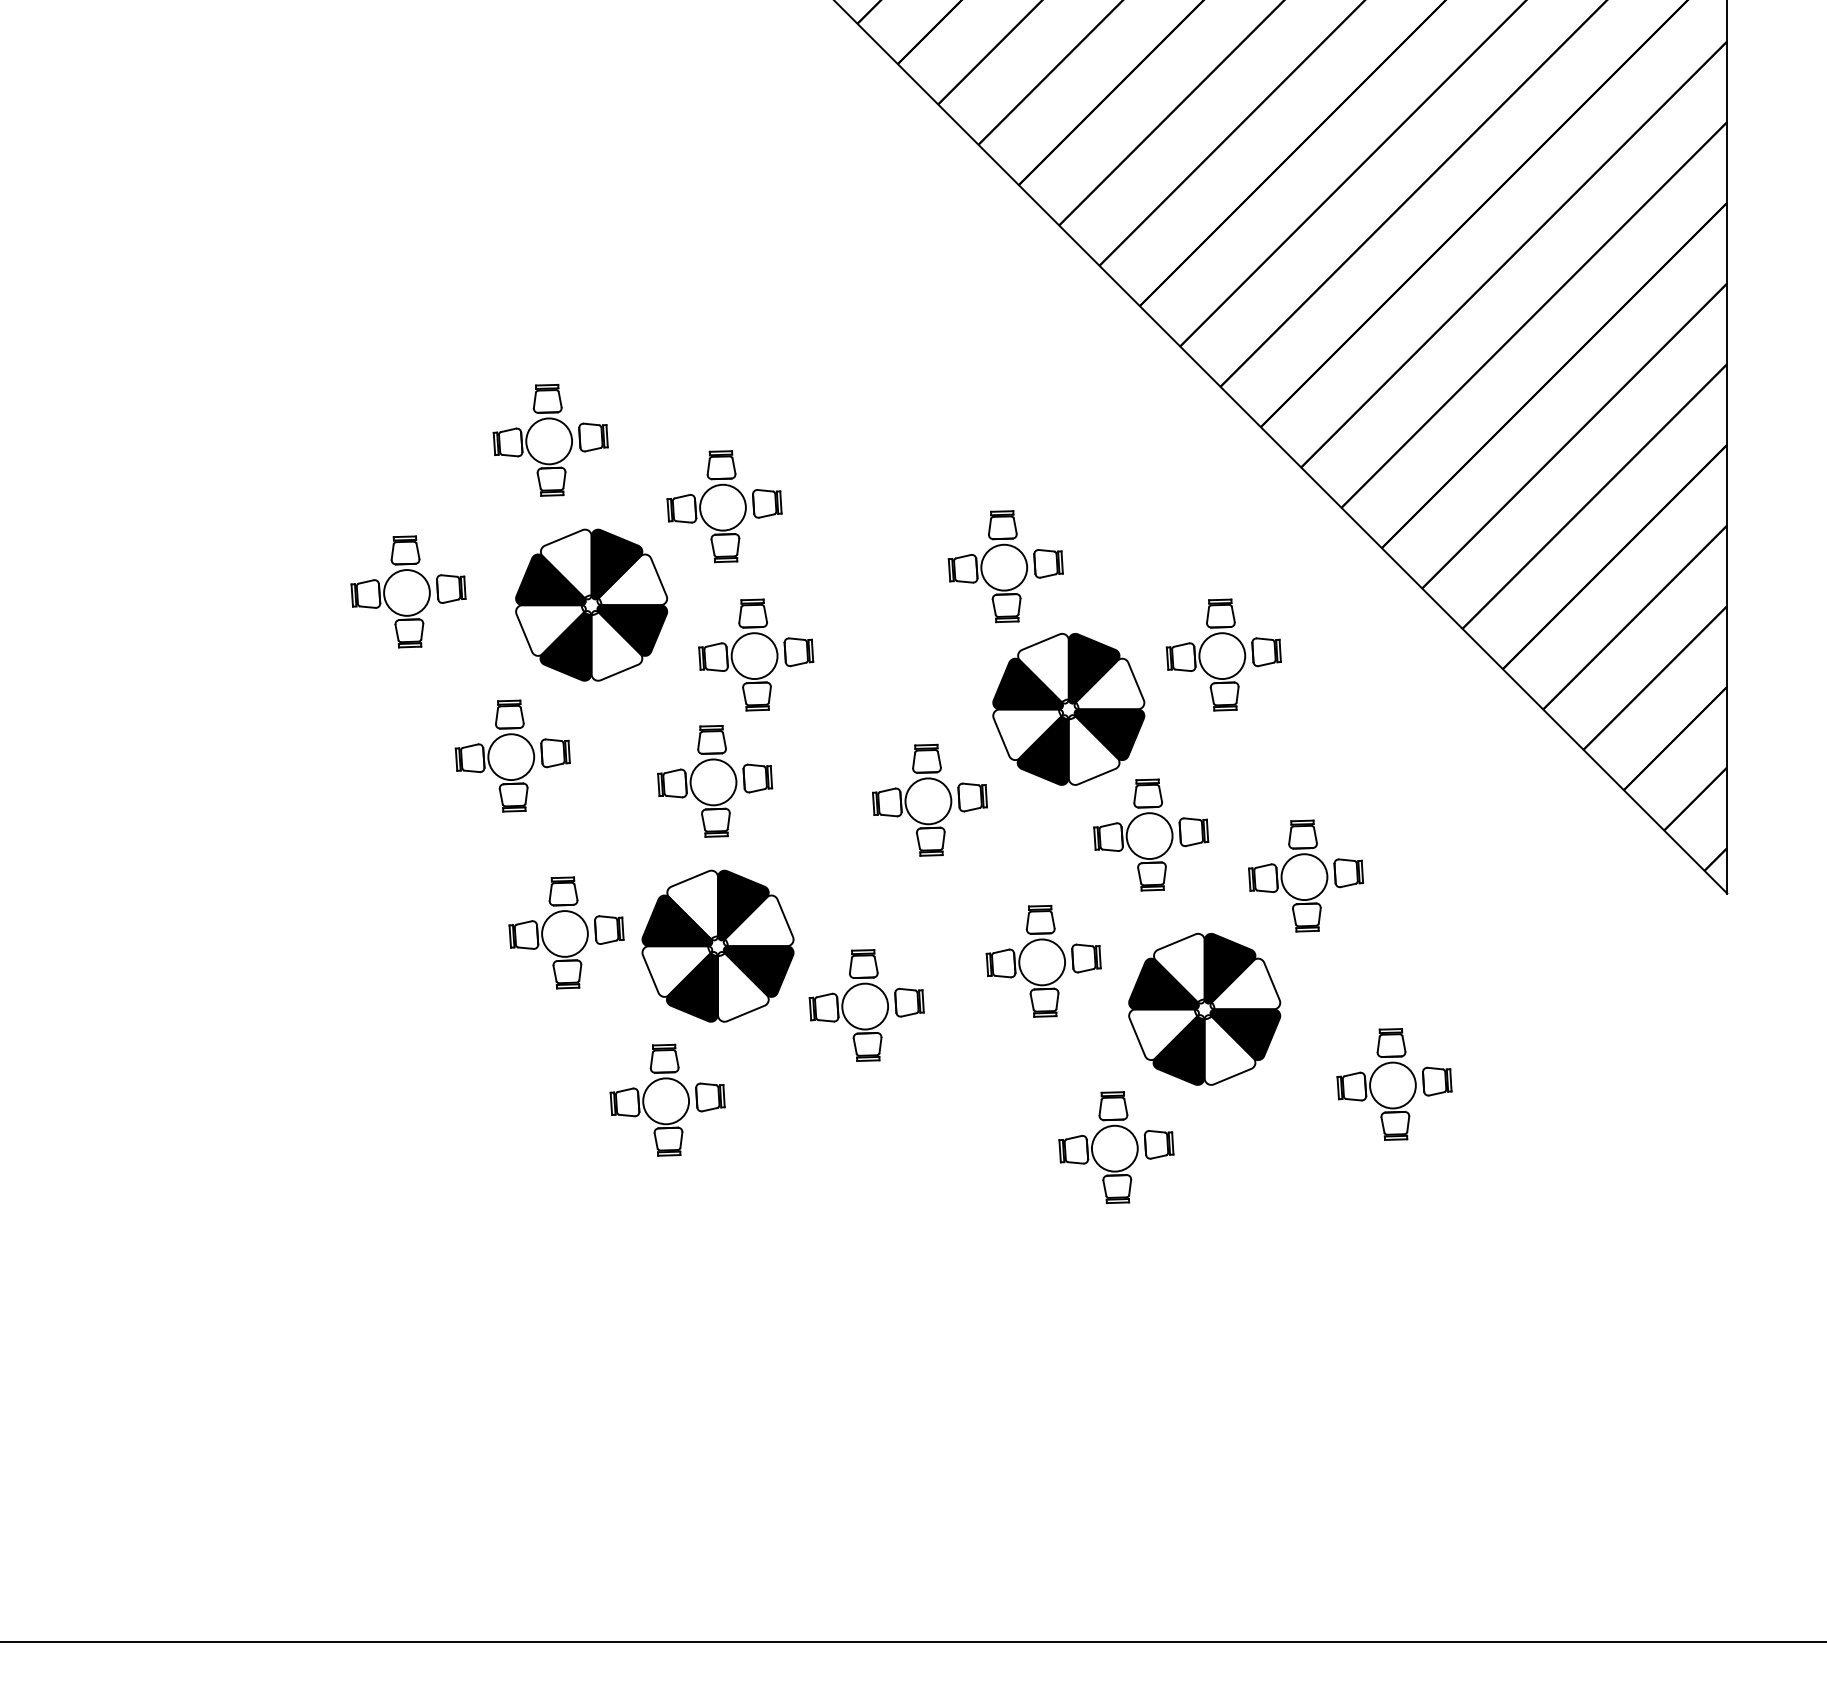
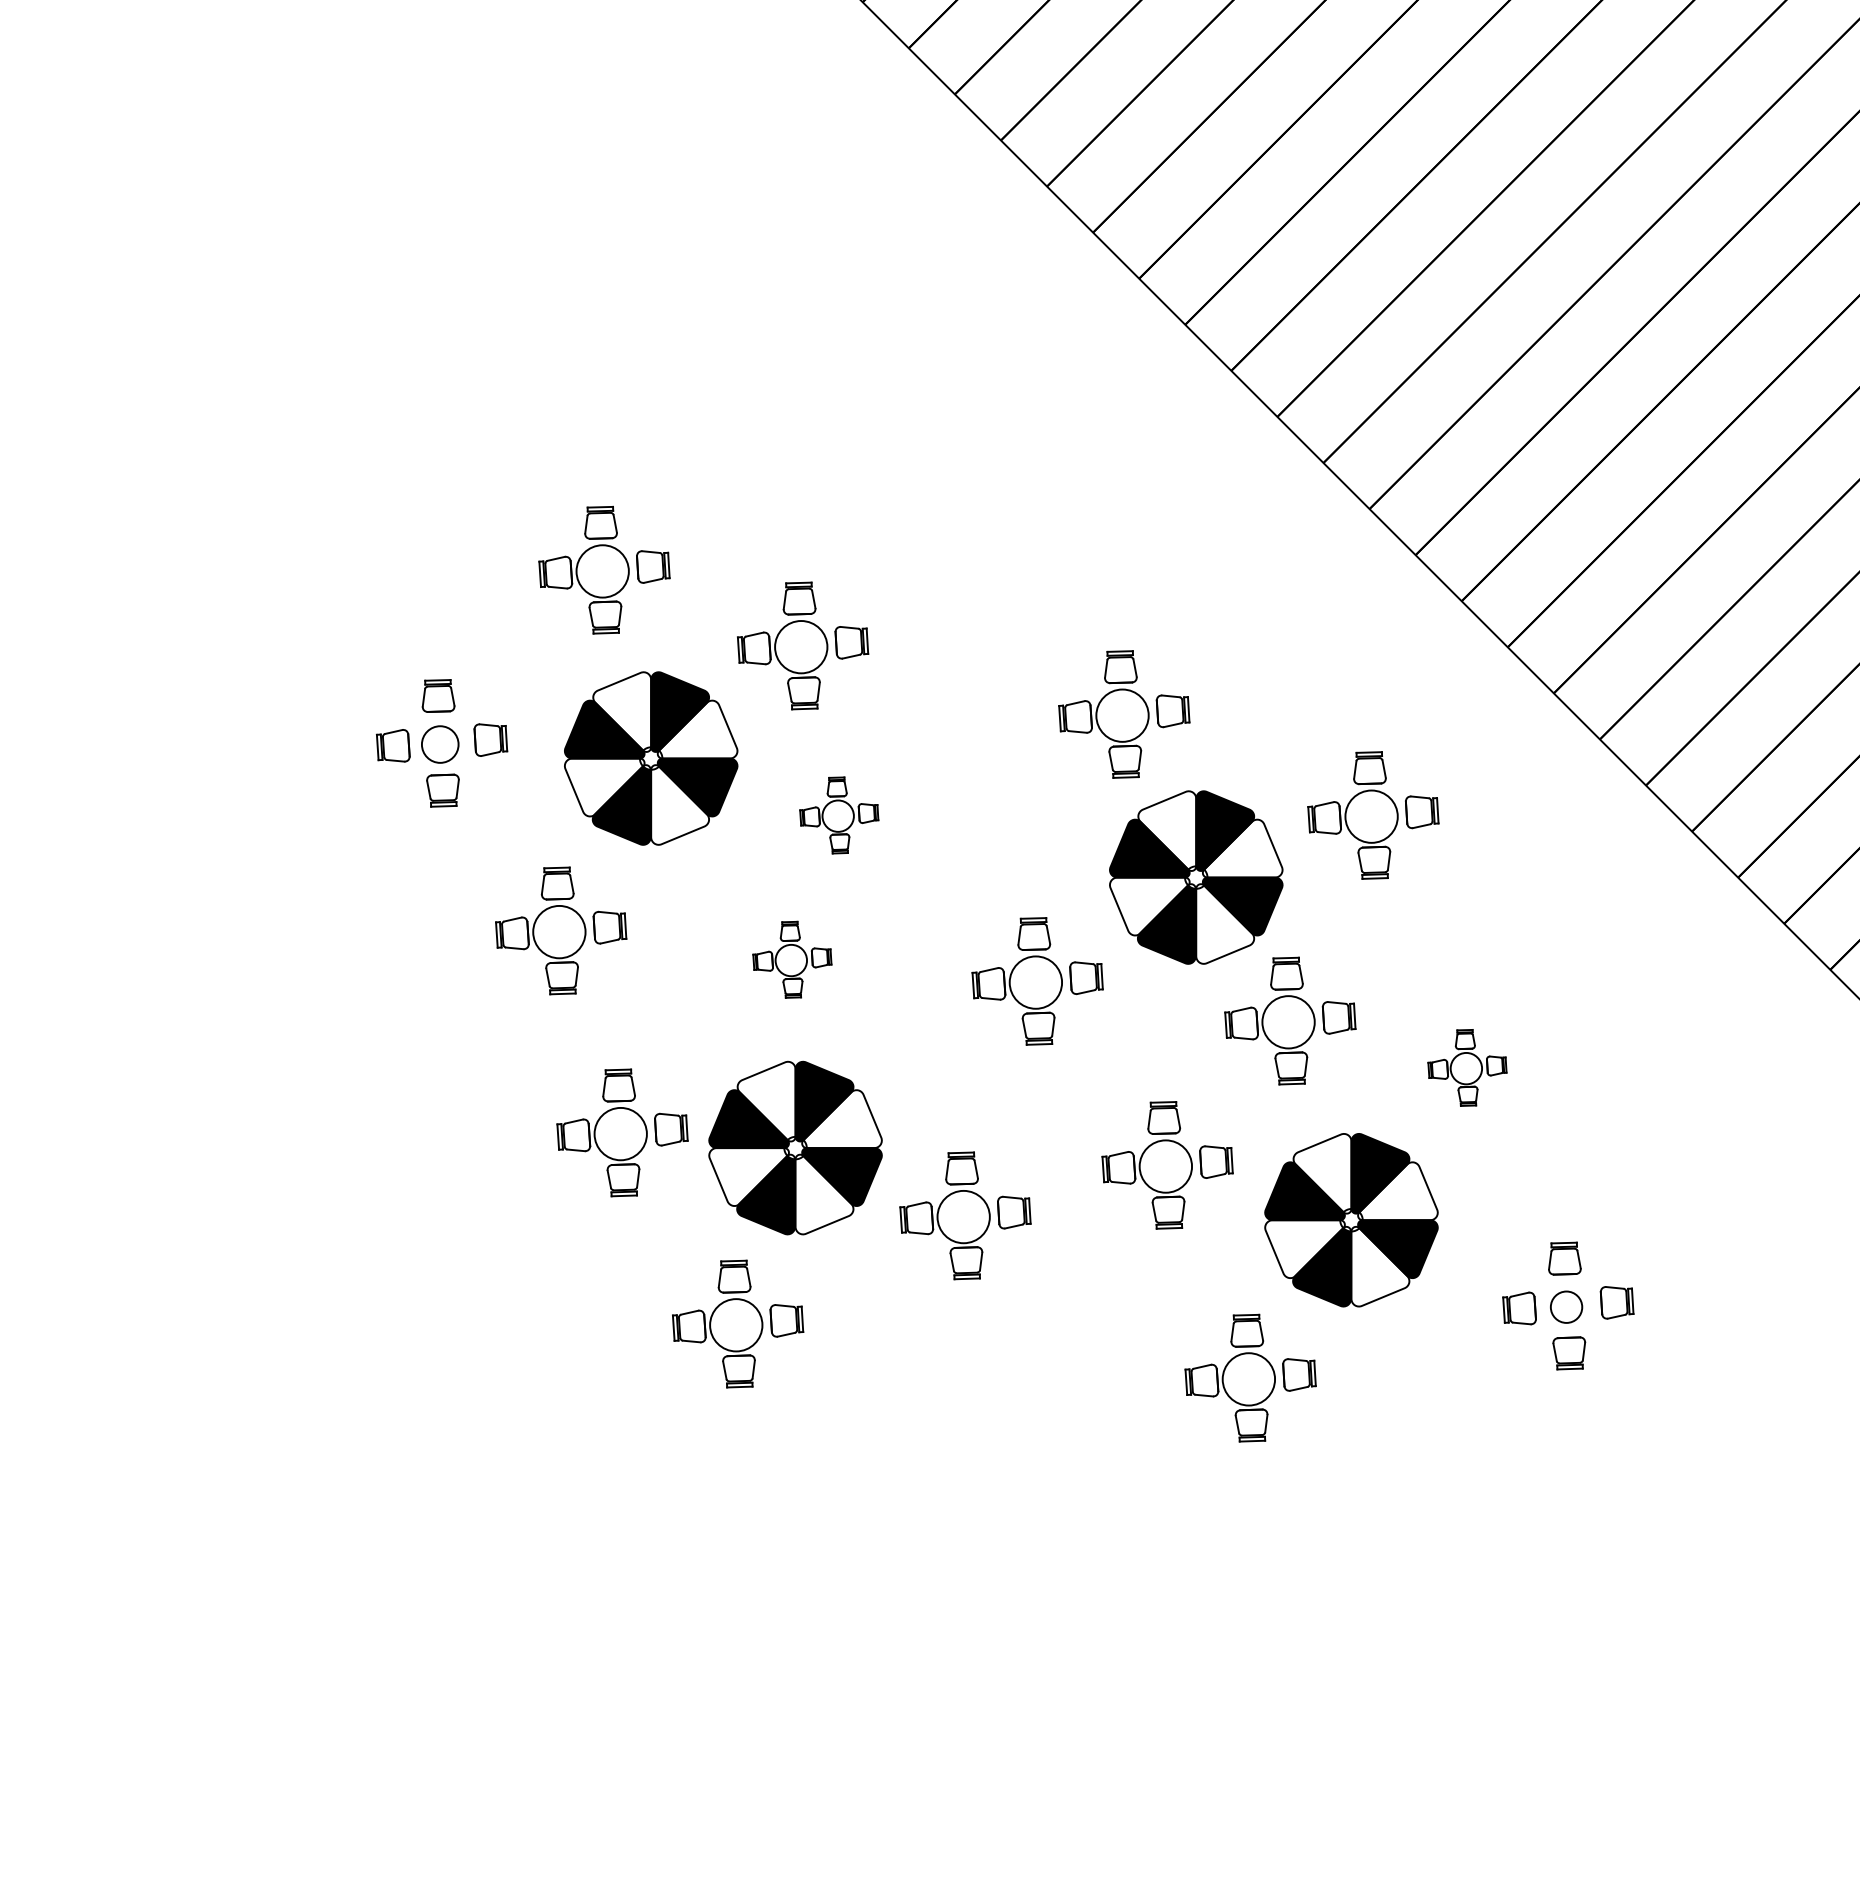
circle: (406, 592) -> (439, 744), size x0.7
part: (756, 654) -> (839, 814), size x0.6
part: (715, 781) -> (792, 959), size x0.6
part: (1306, 875) -> (1467, 1067), size x0.6
circle: (1392, 1085) -> (1566, 1307), size x0.6

